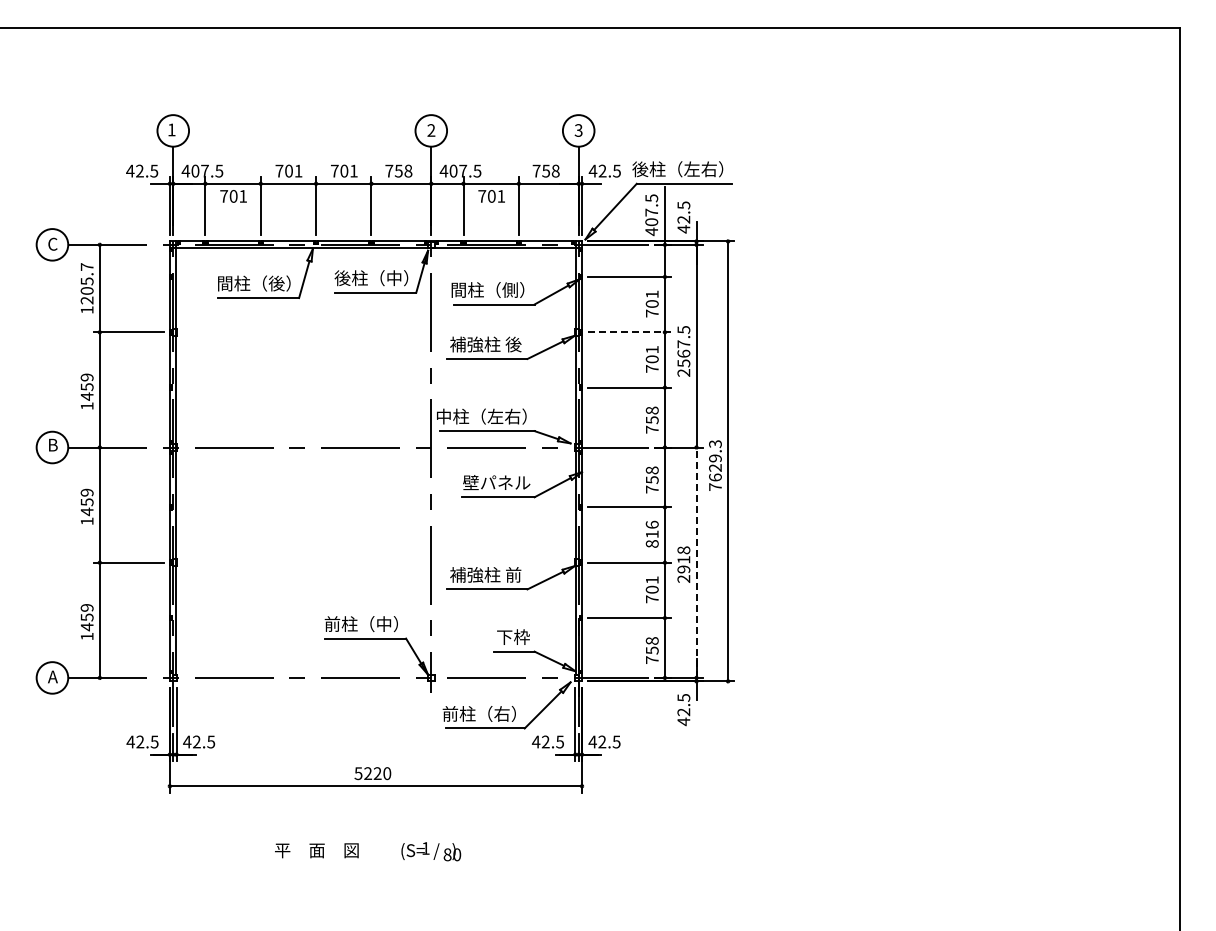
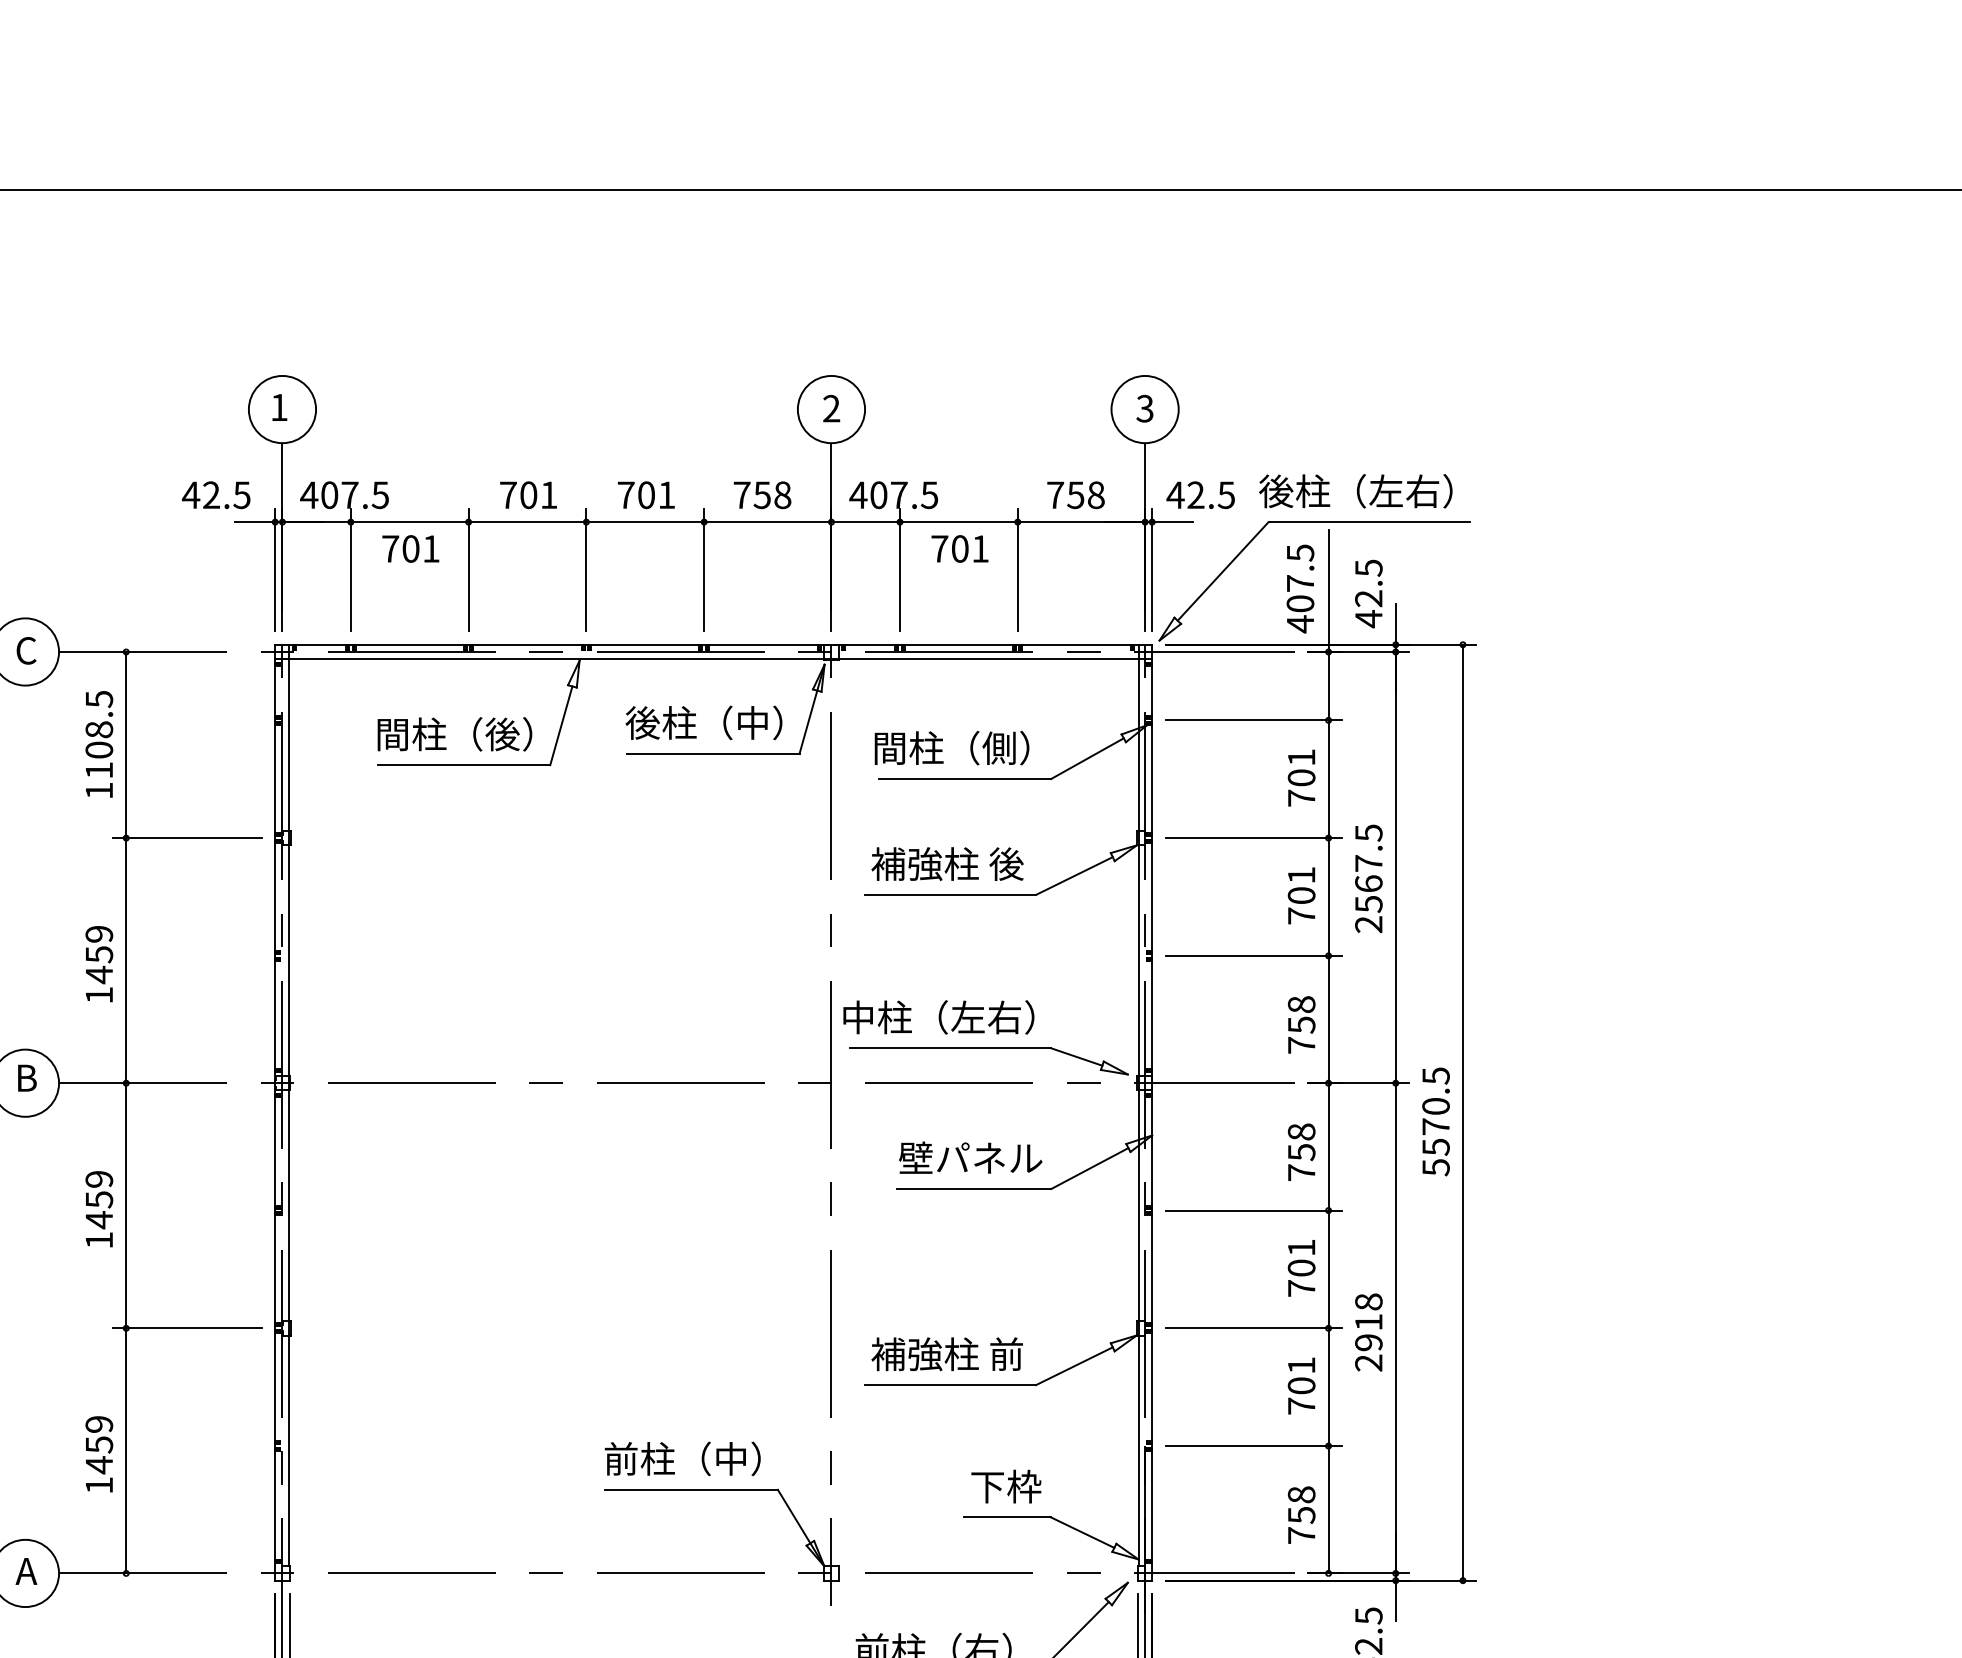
text: (86, 283) -> (97, 734), 1205.7 -> 1108.5
line: (630, 332) -> (1255, 838), dashed -> solid
text: (715, 465) -> (1436, 1121), 7629.3 -> 5570.5
text: (651, 533) -> (1299, 1266), 816 -> 701
line: (696, 562) -> (1395, 1327), dashed -> solid

